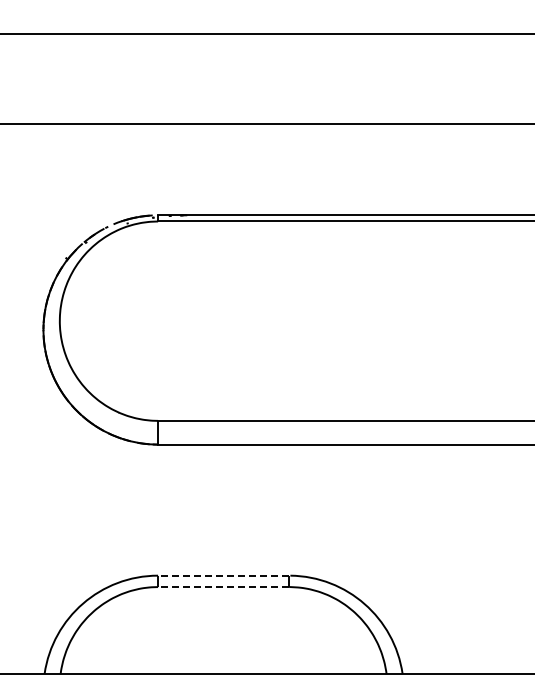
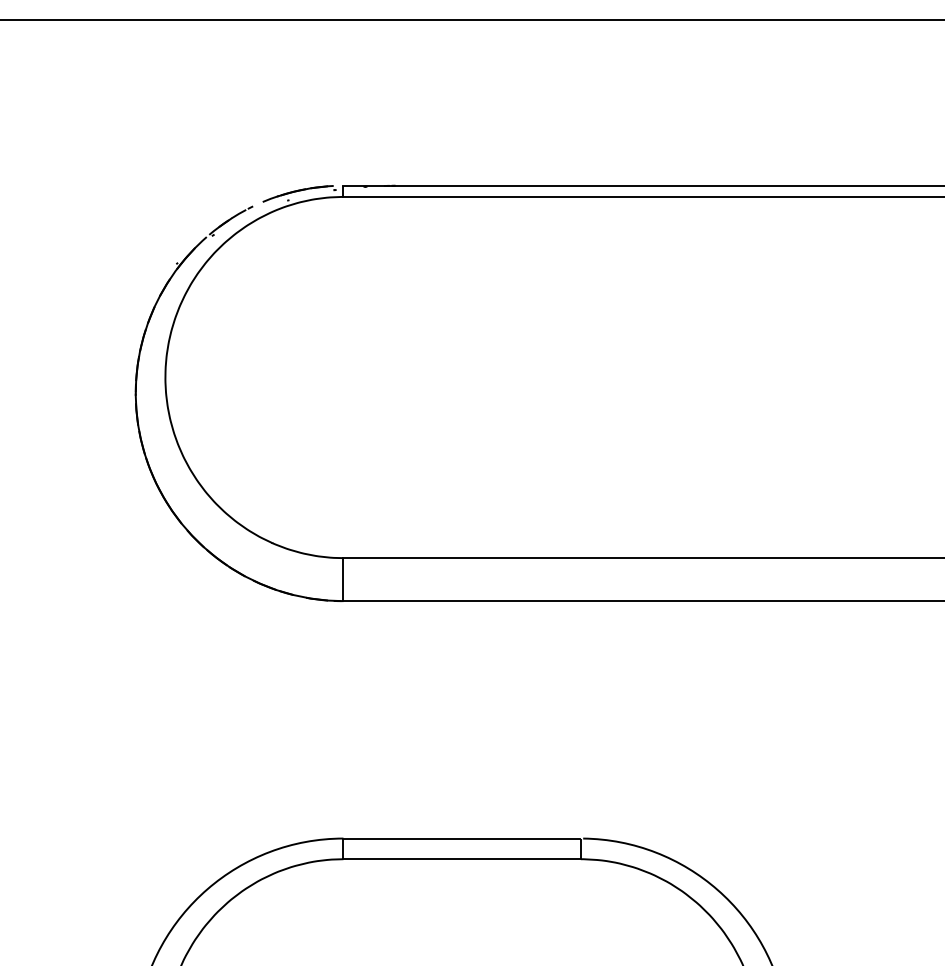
line: (222, 575) -> (460, 838), dashed -> solid
line: (223, 587) -> (461, 859), dashed -> solid

